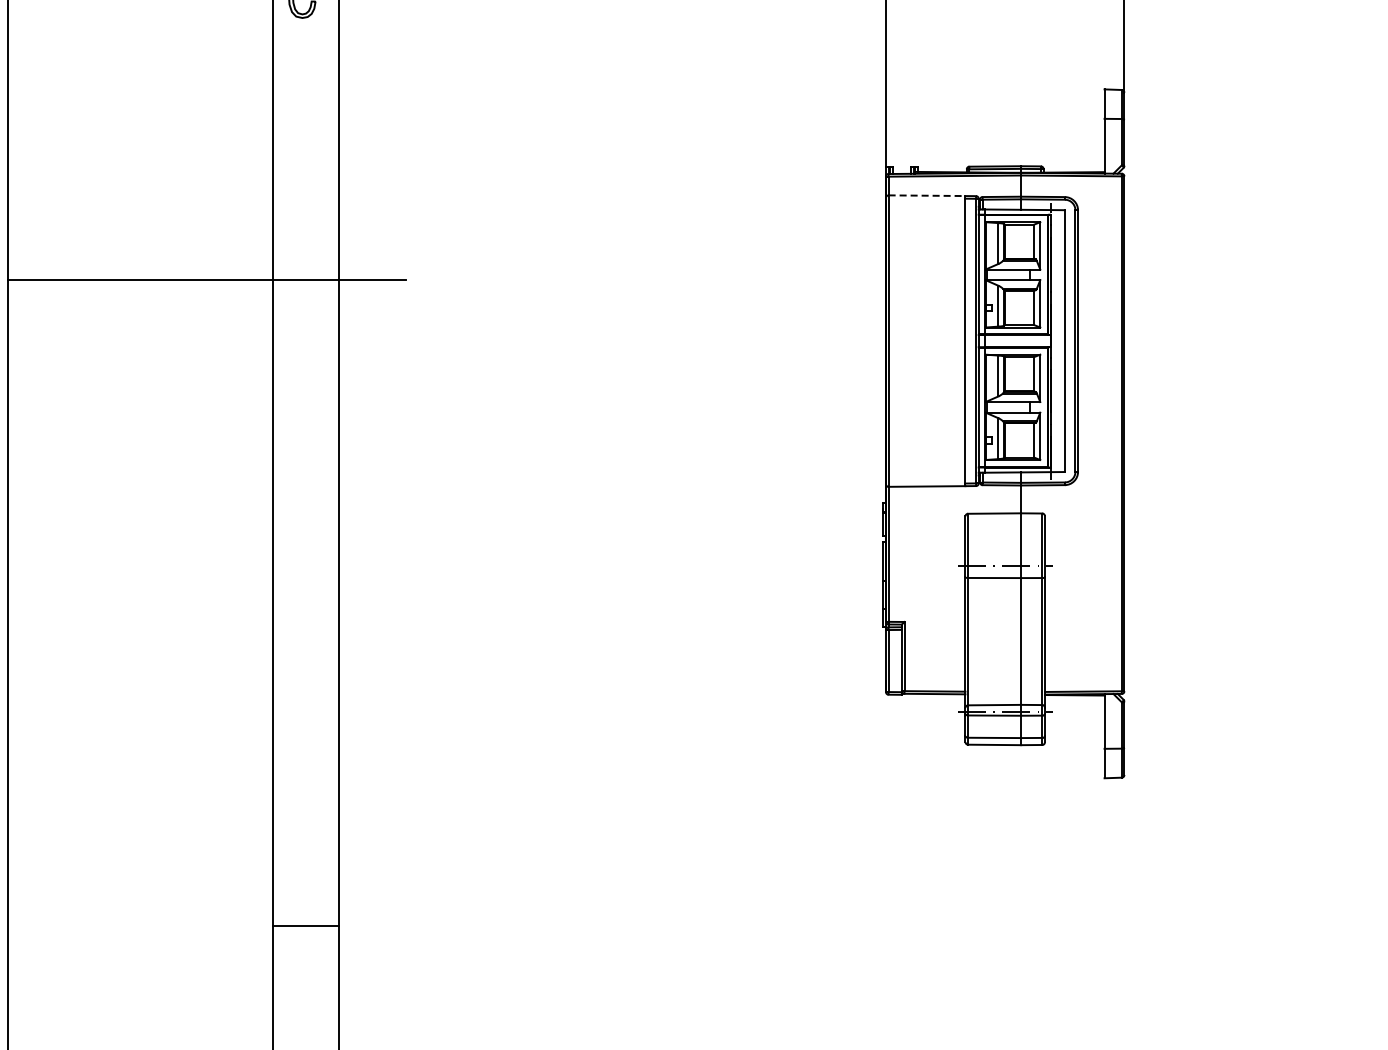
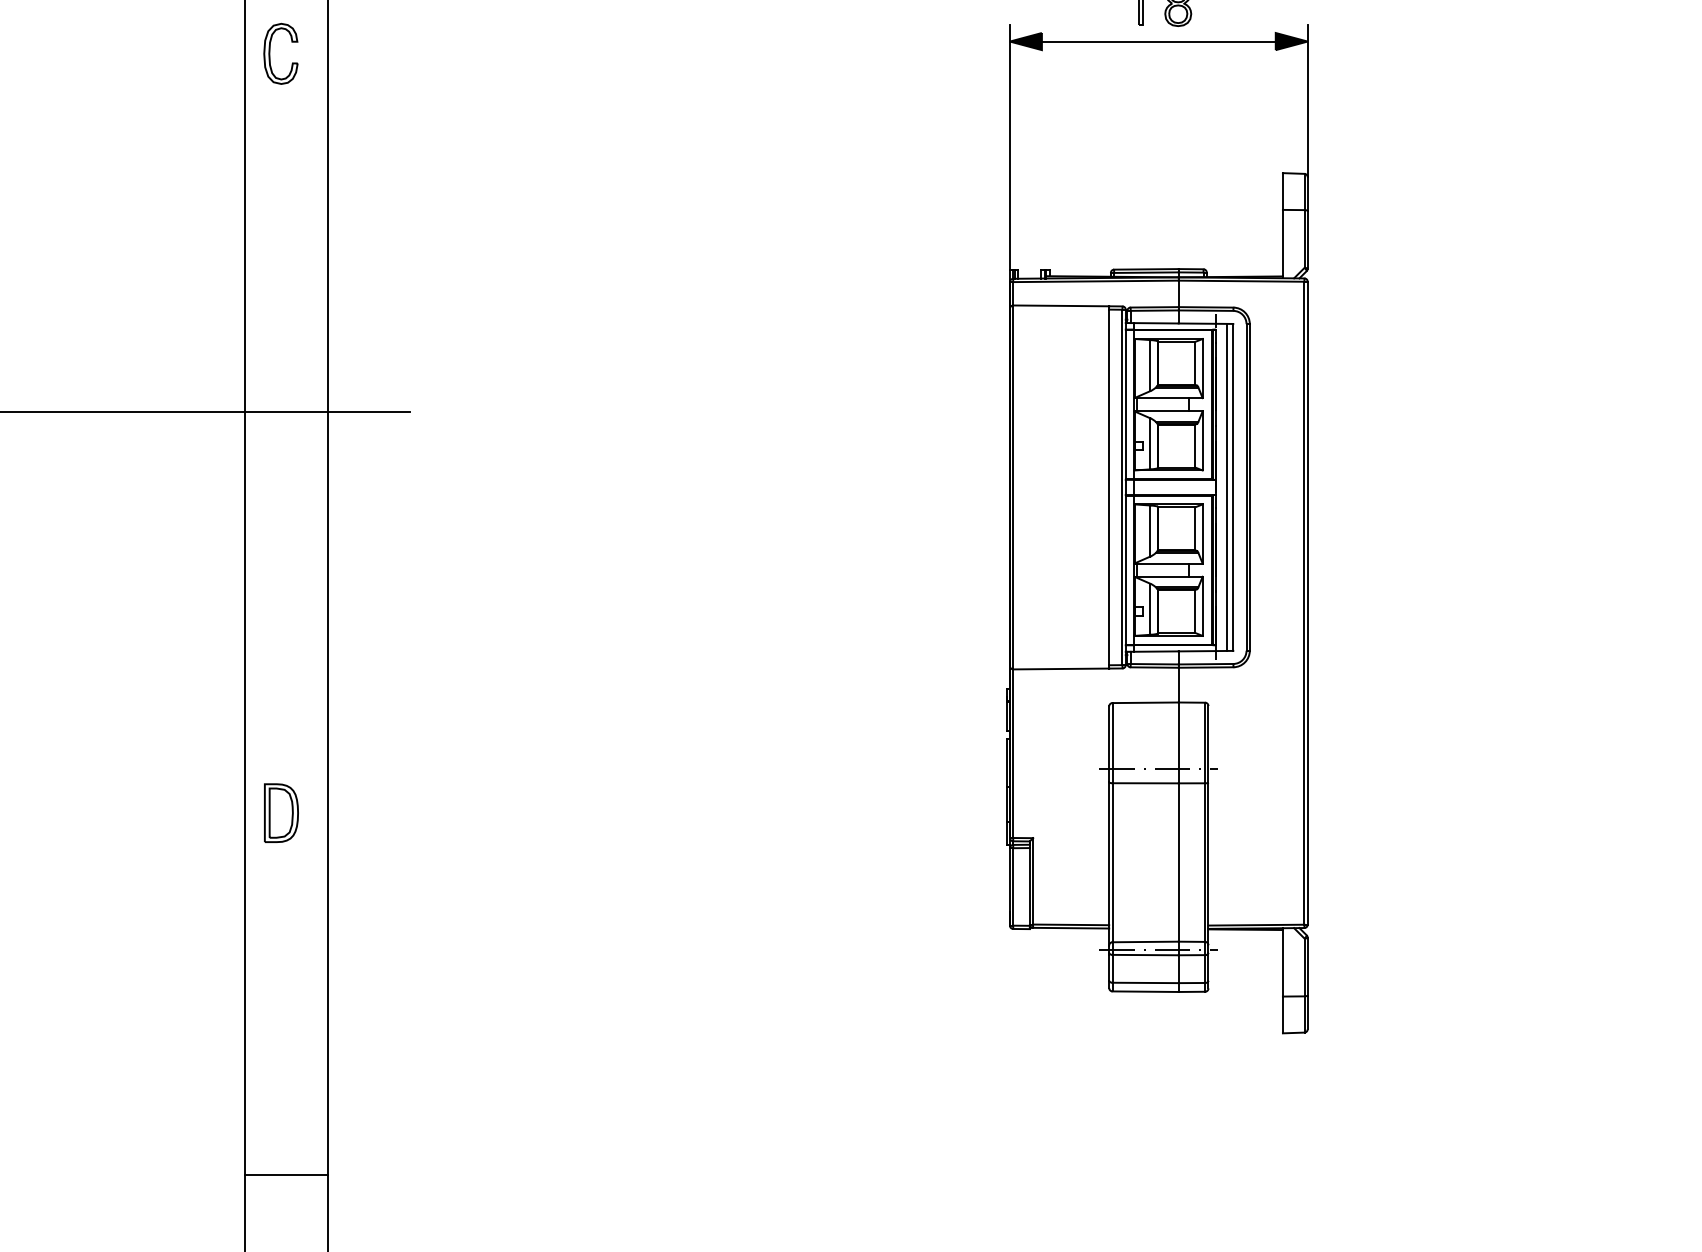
line: (927, 195) -> (1061, 305), dashed -> solid
line: (1060, 341) -> (1227, 487), added
part: (302, 601) -> (281, 812), added
line: (306, 926) -> (286, 1175), moved

